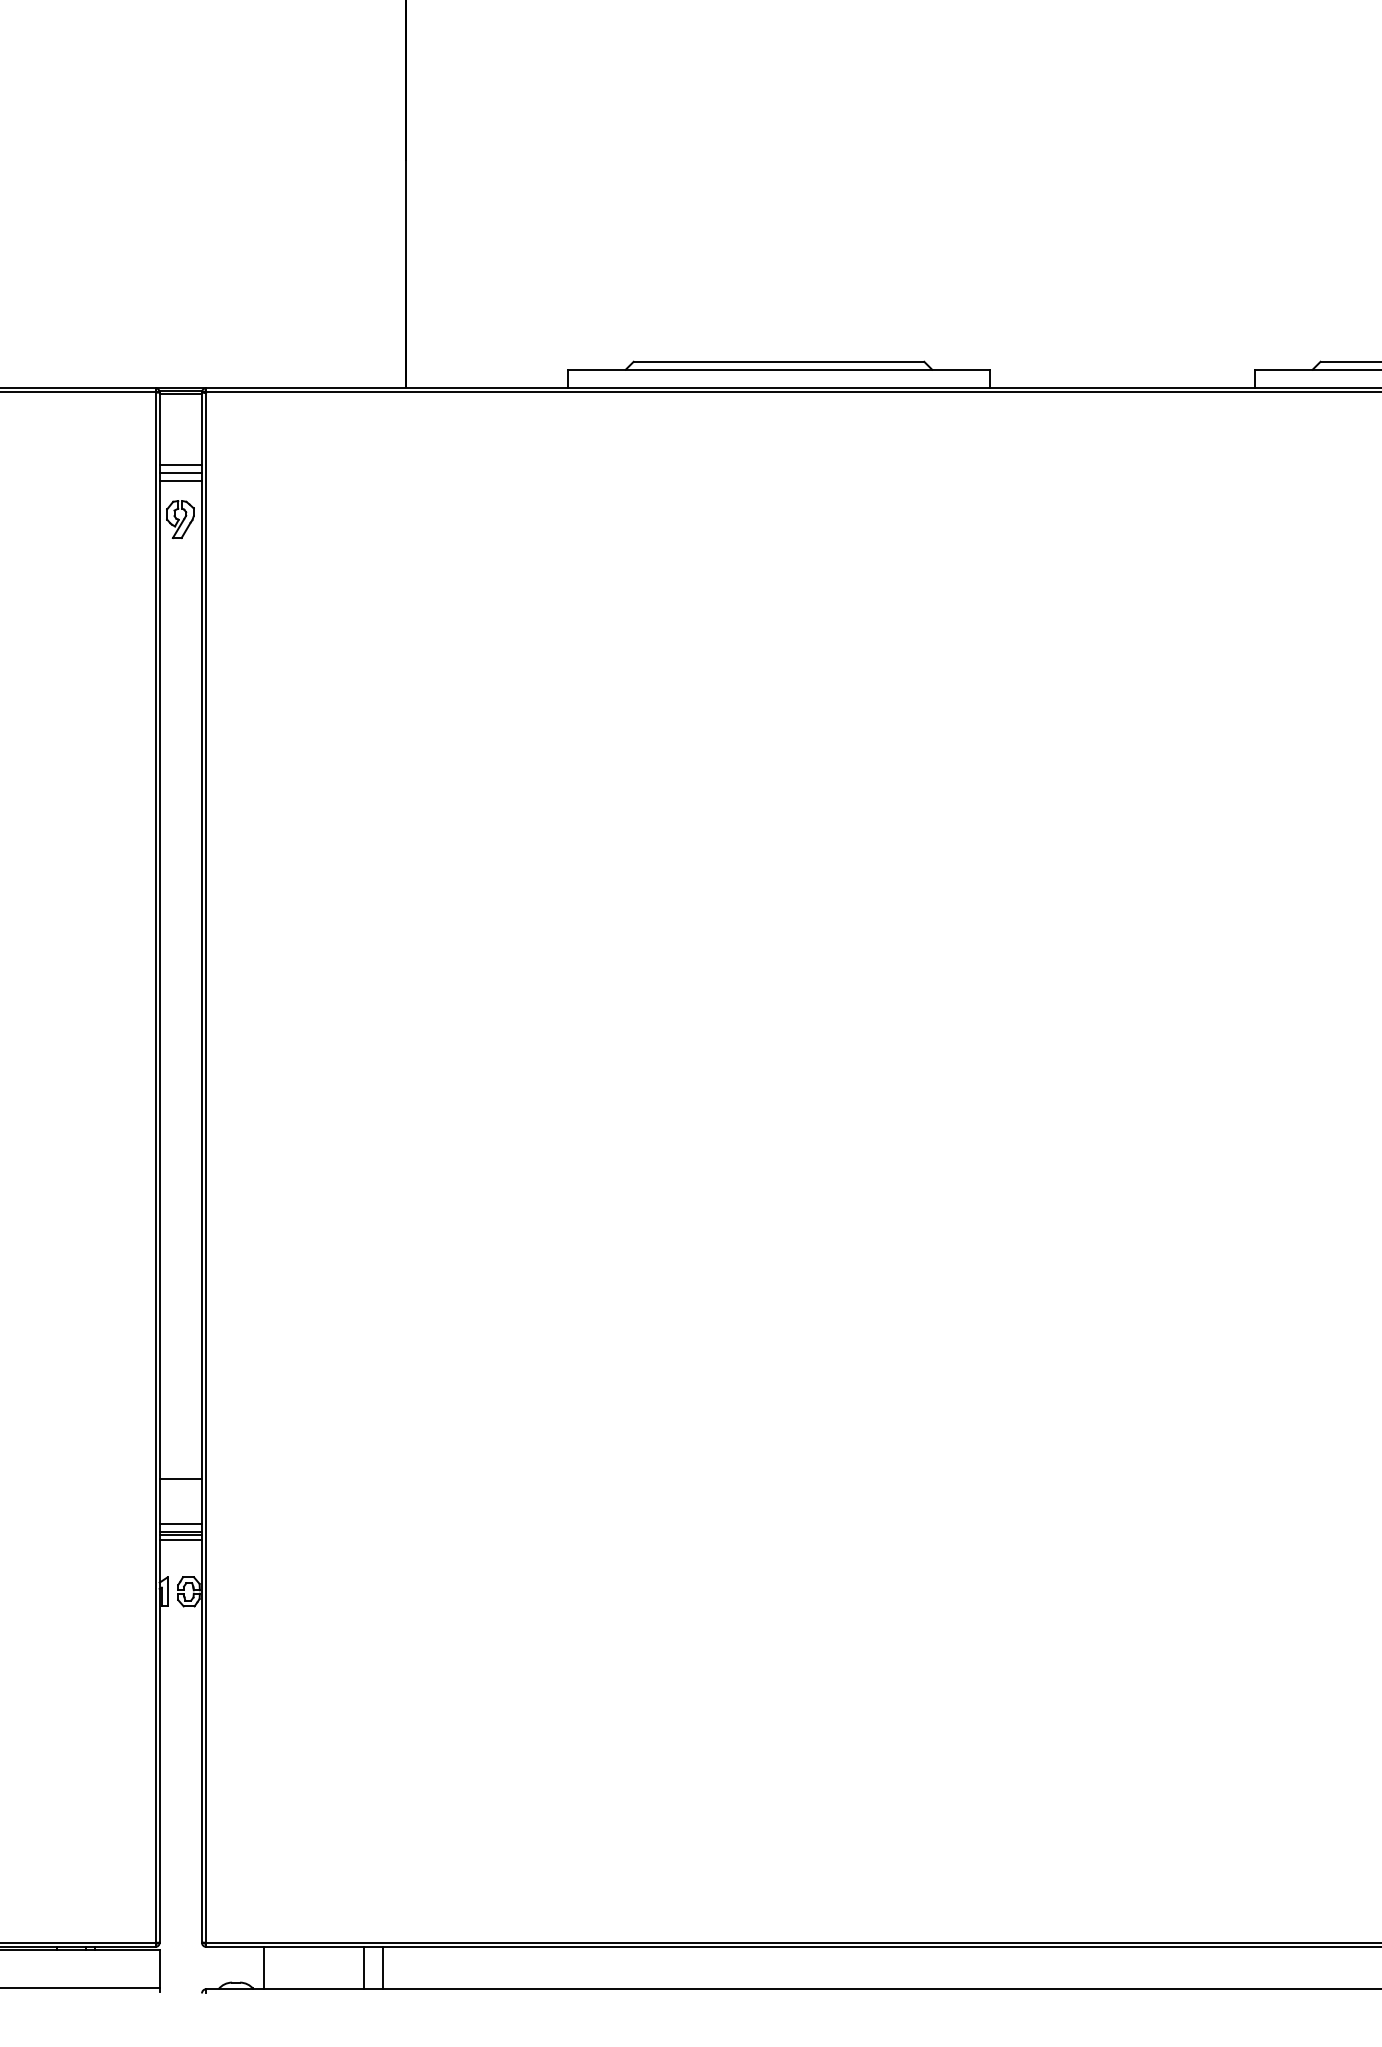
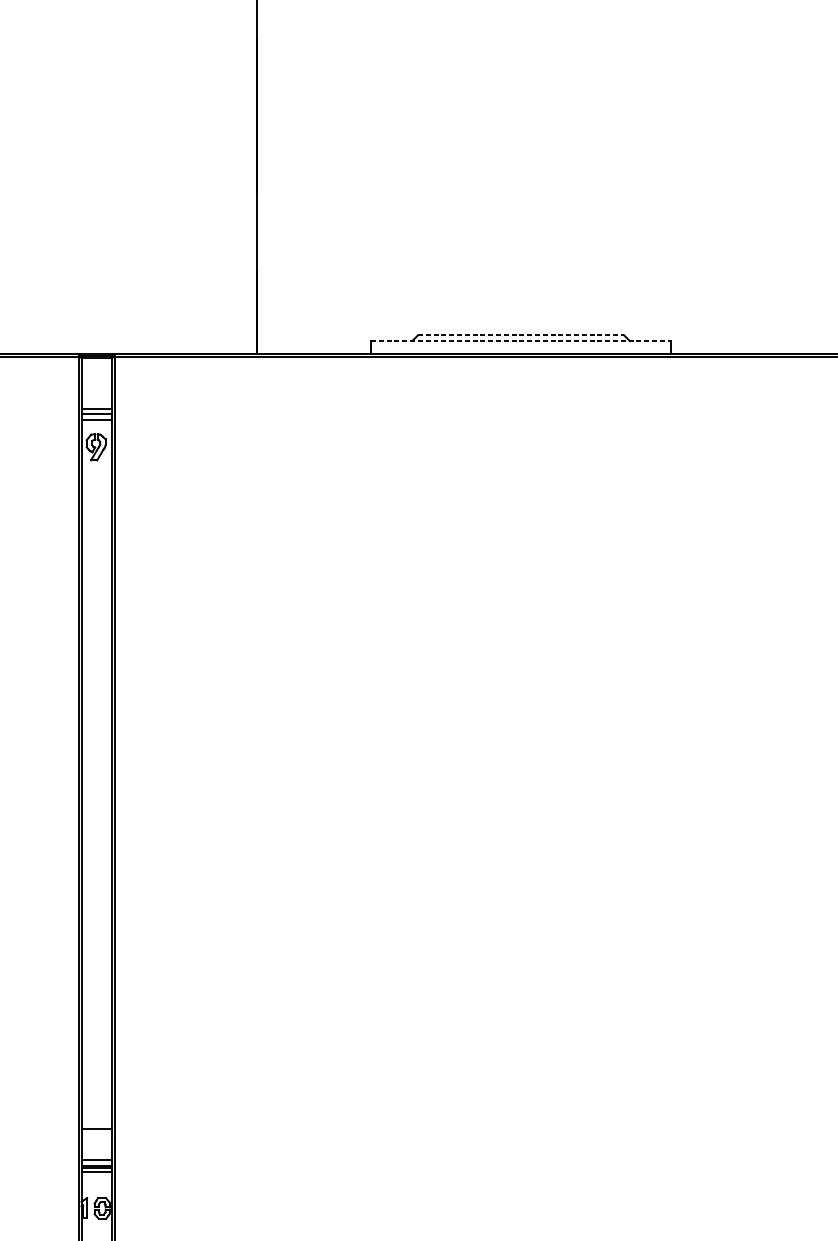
line: (779, 361) -> (521, 335), solid -> dashed
line: (779, 369) -> (521, 340), solid -> dashed

